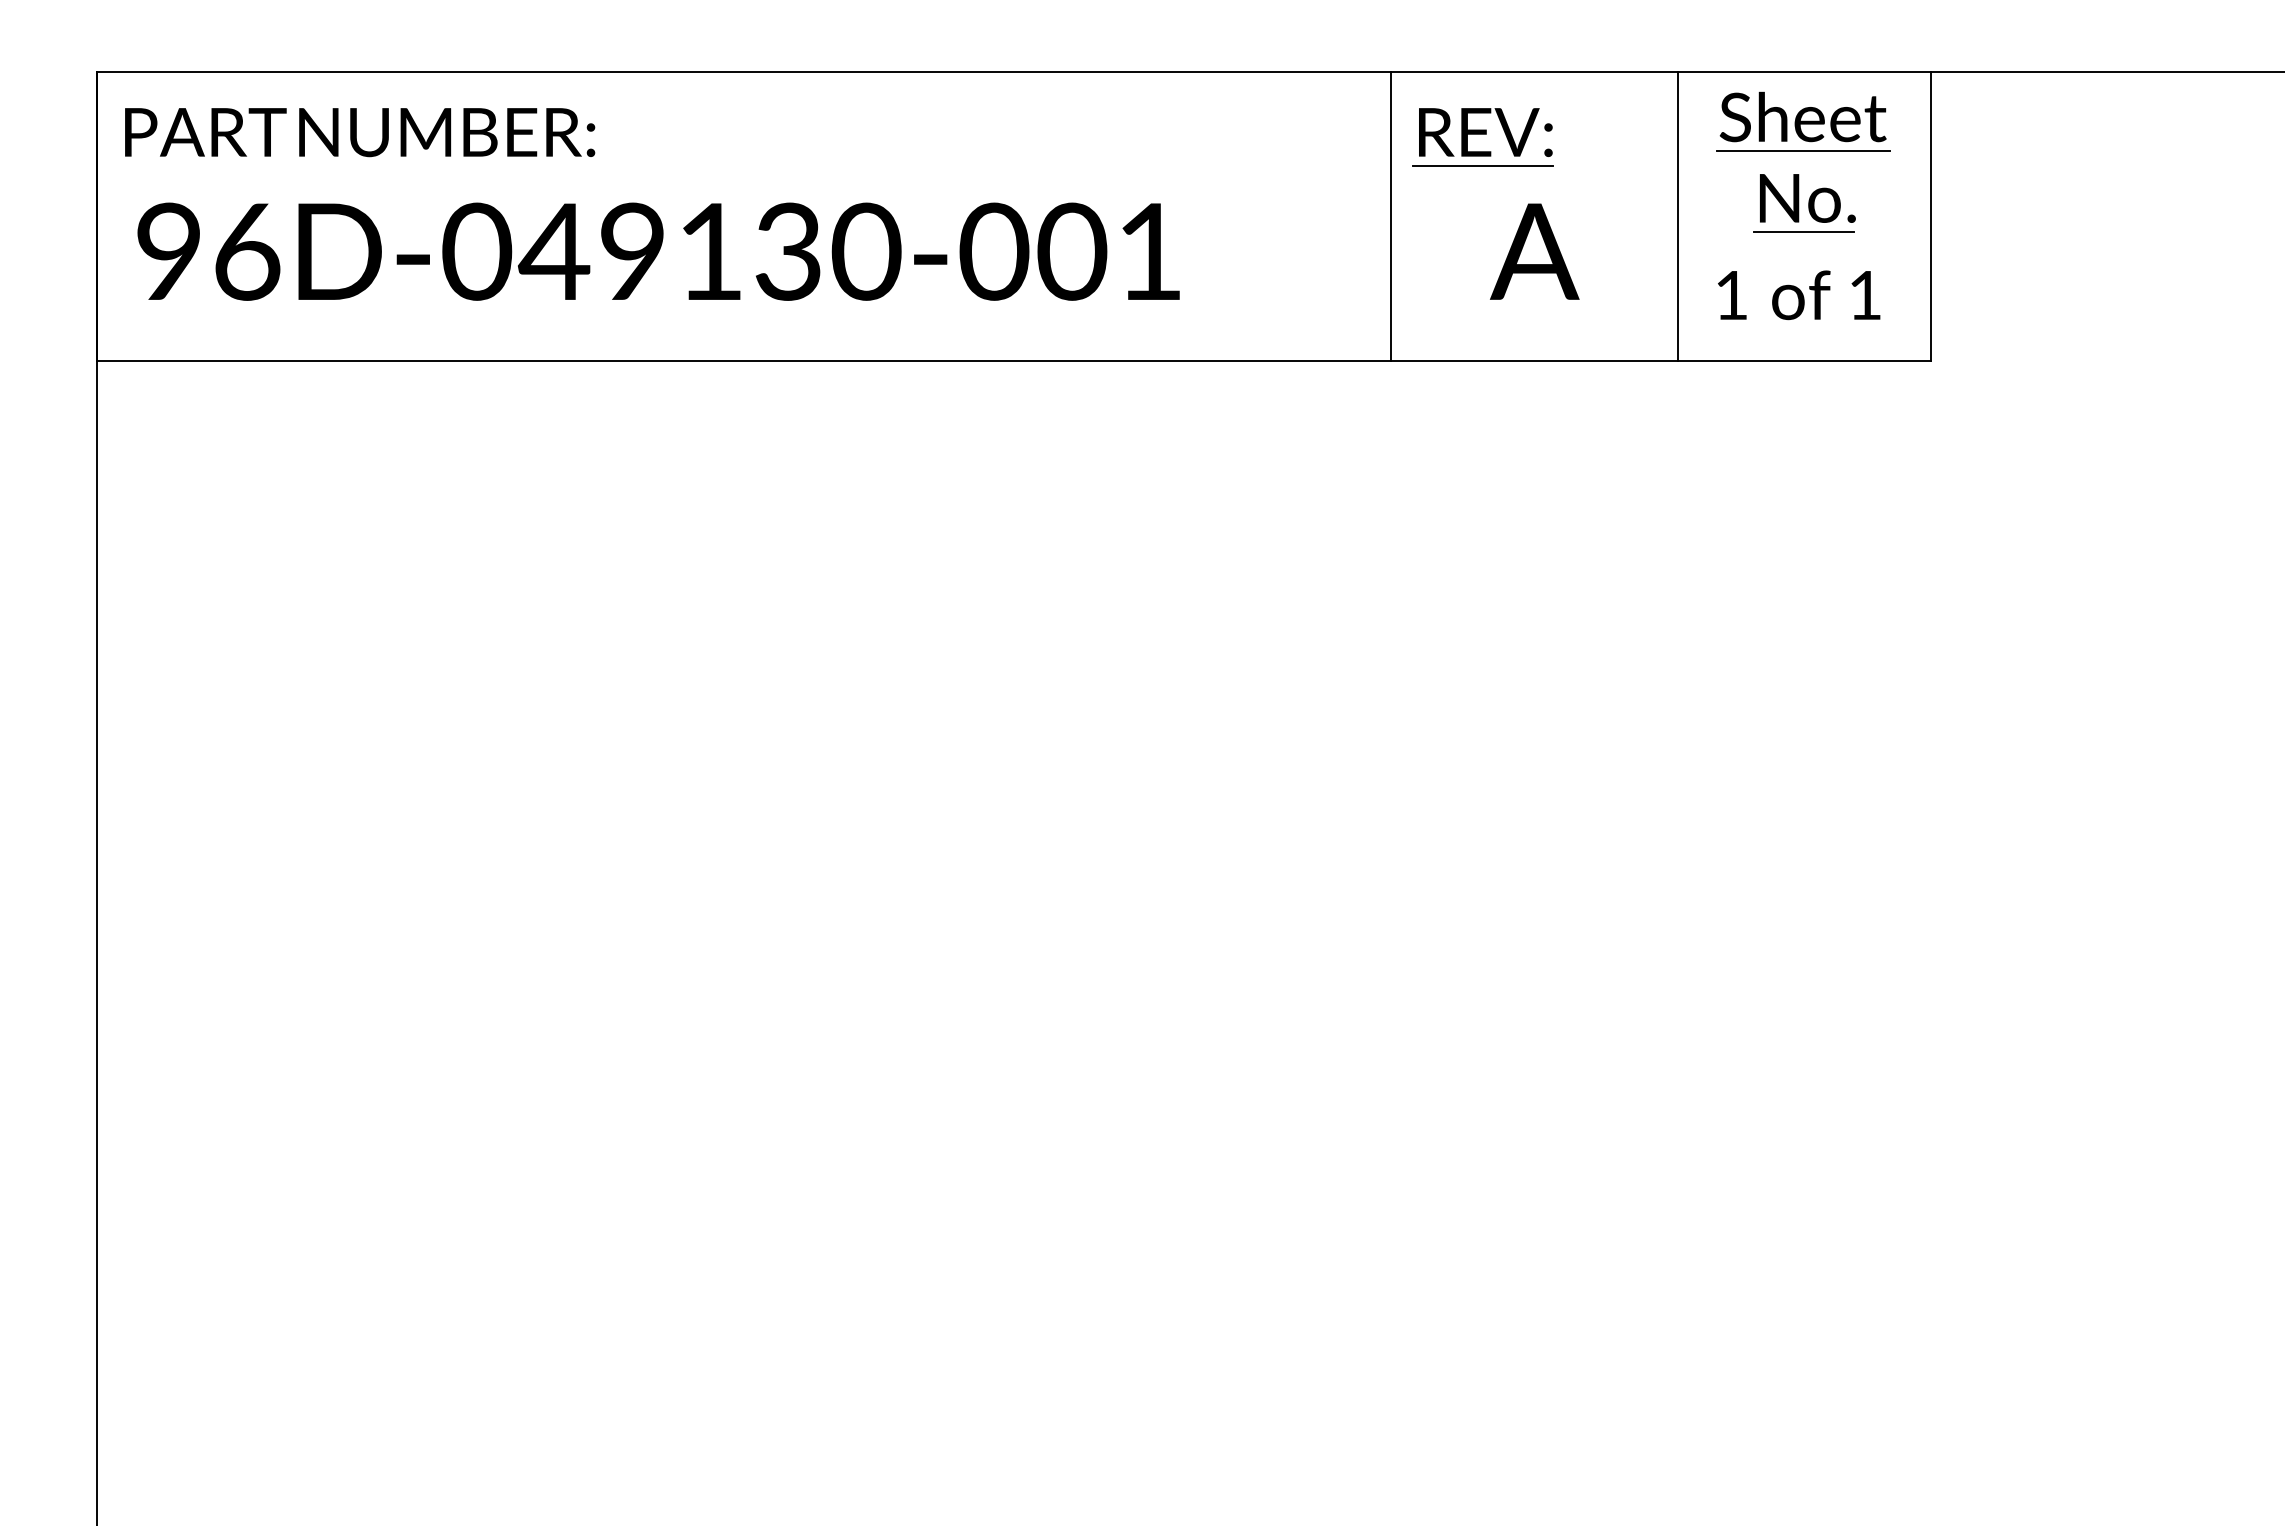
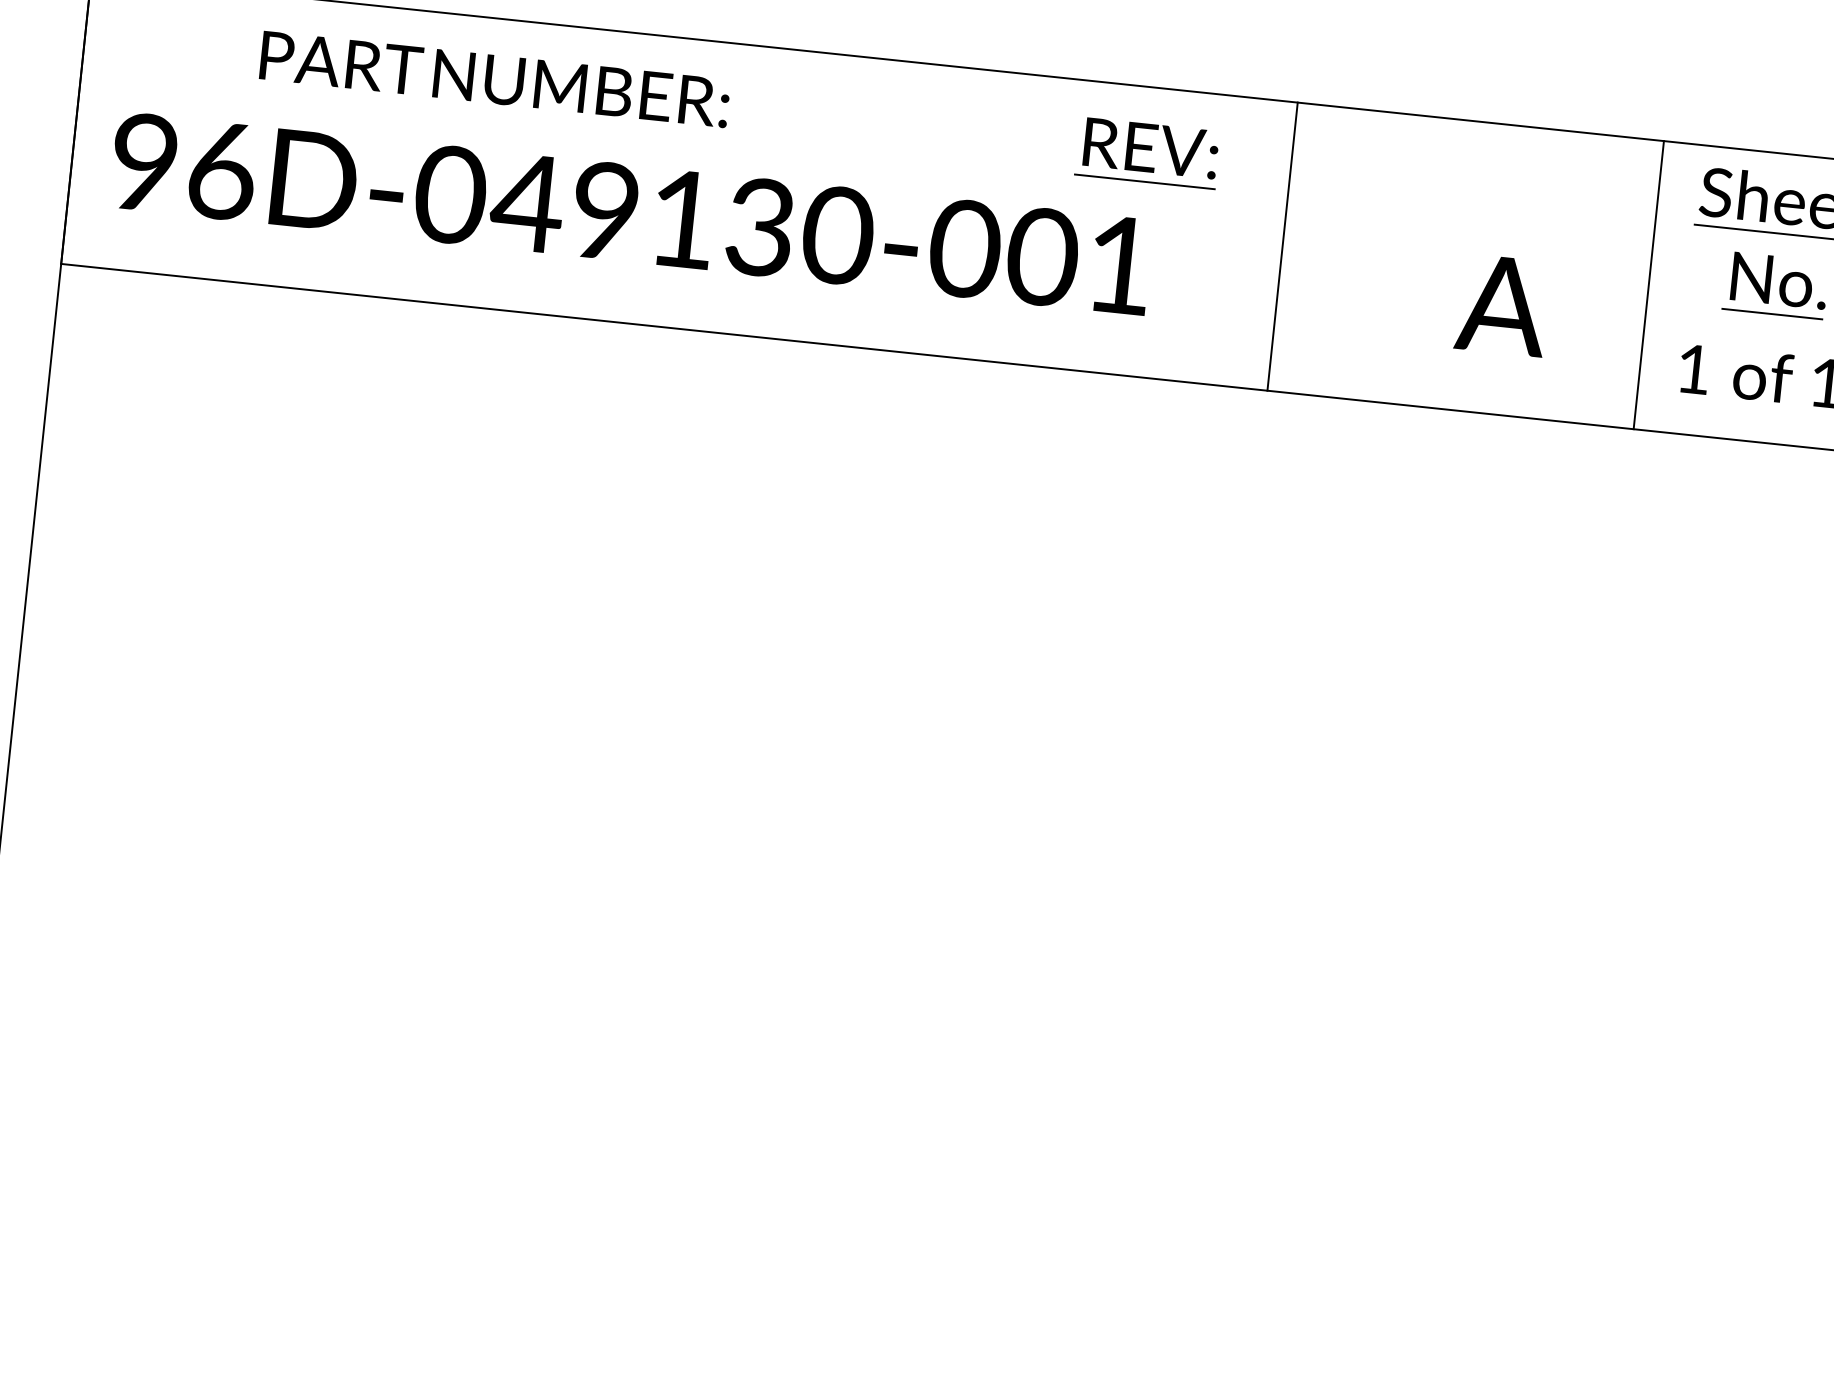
text: (360, 132) -> (495, 79), moved
part: (1482, 137) -> (1147, 153), moved
line: (1390, 216) -> (1282, 246), moved

